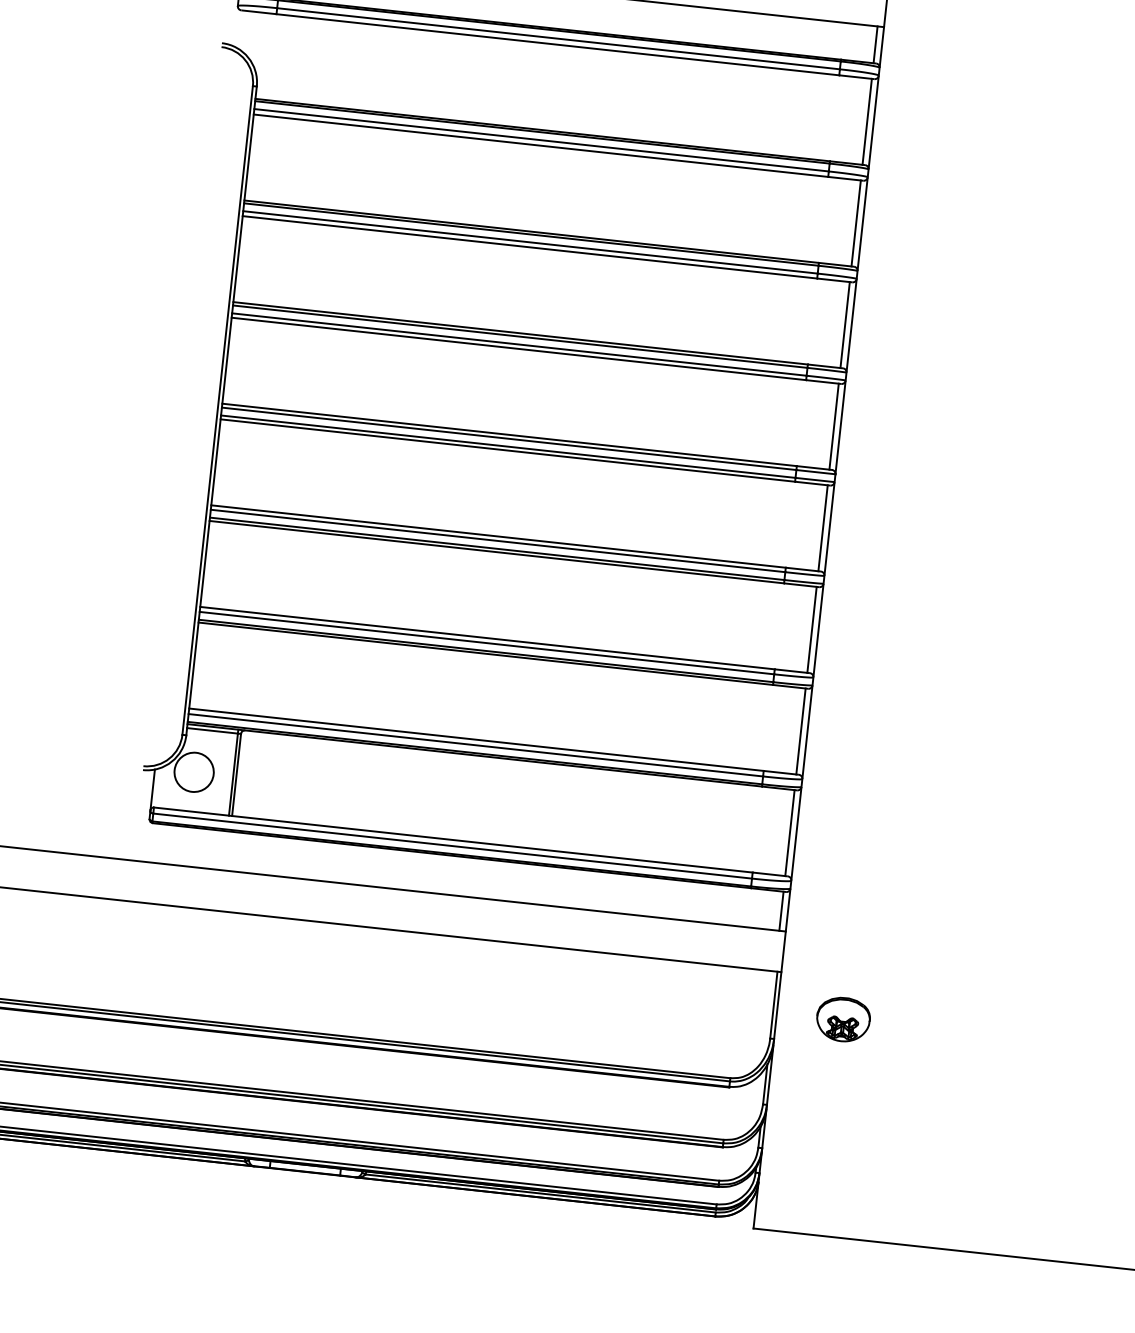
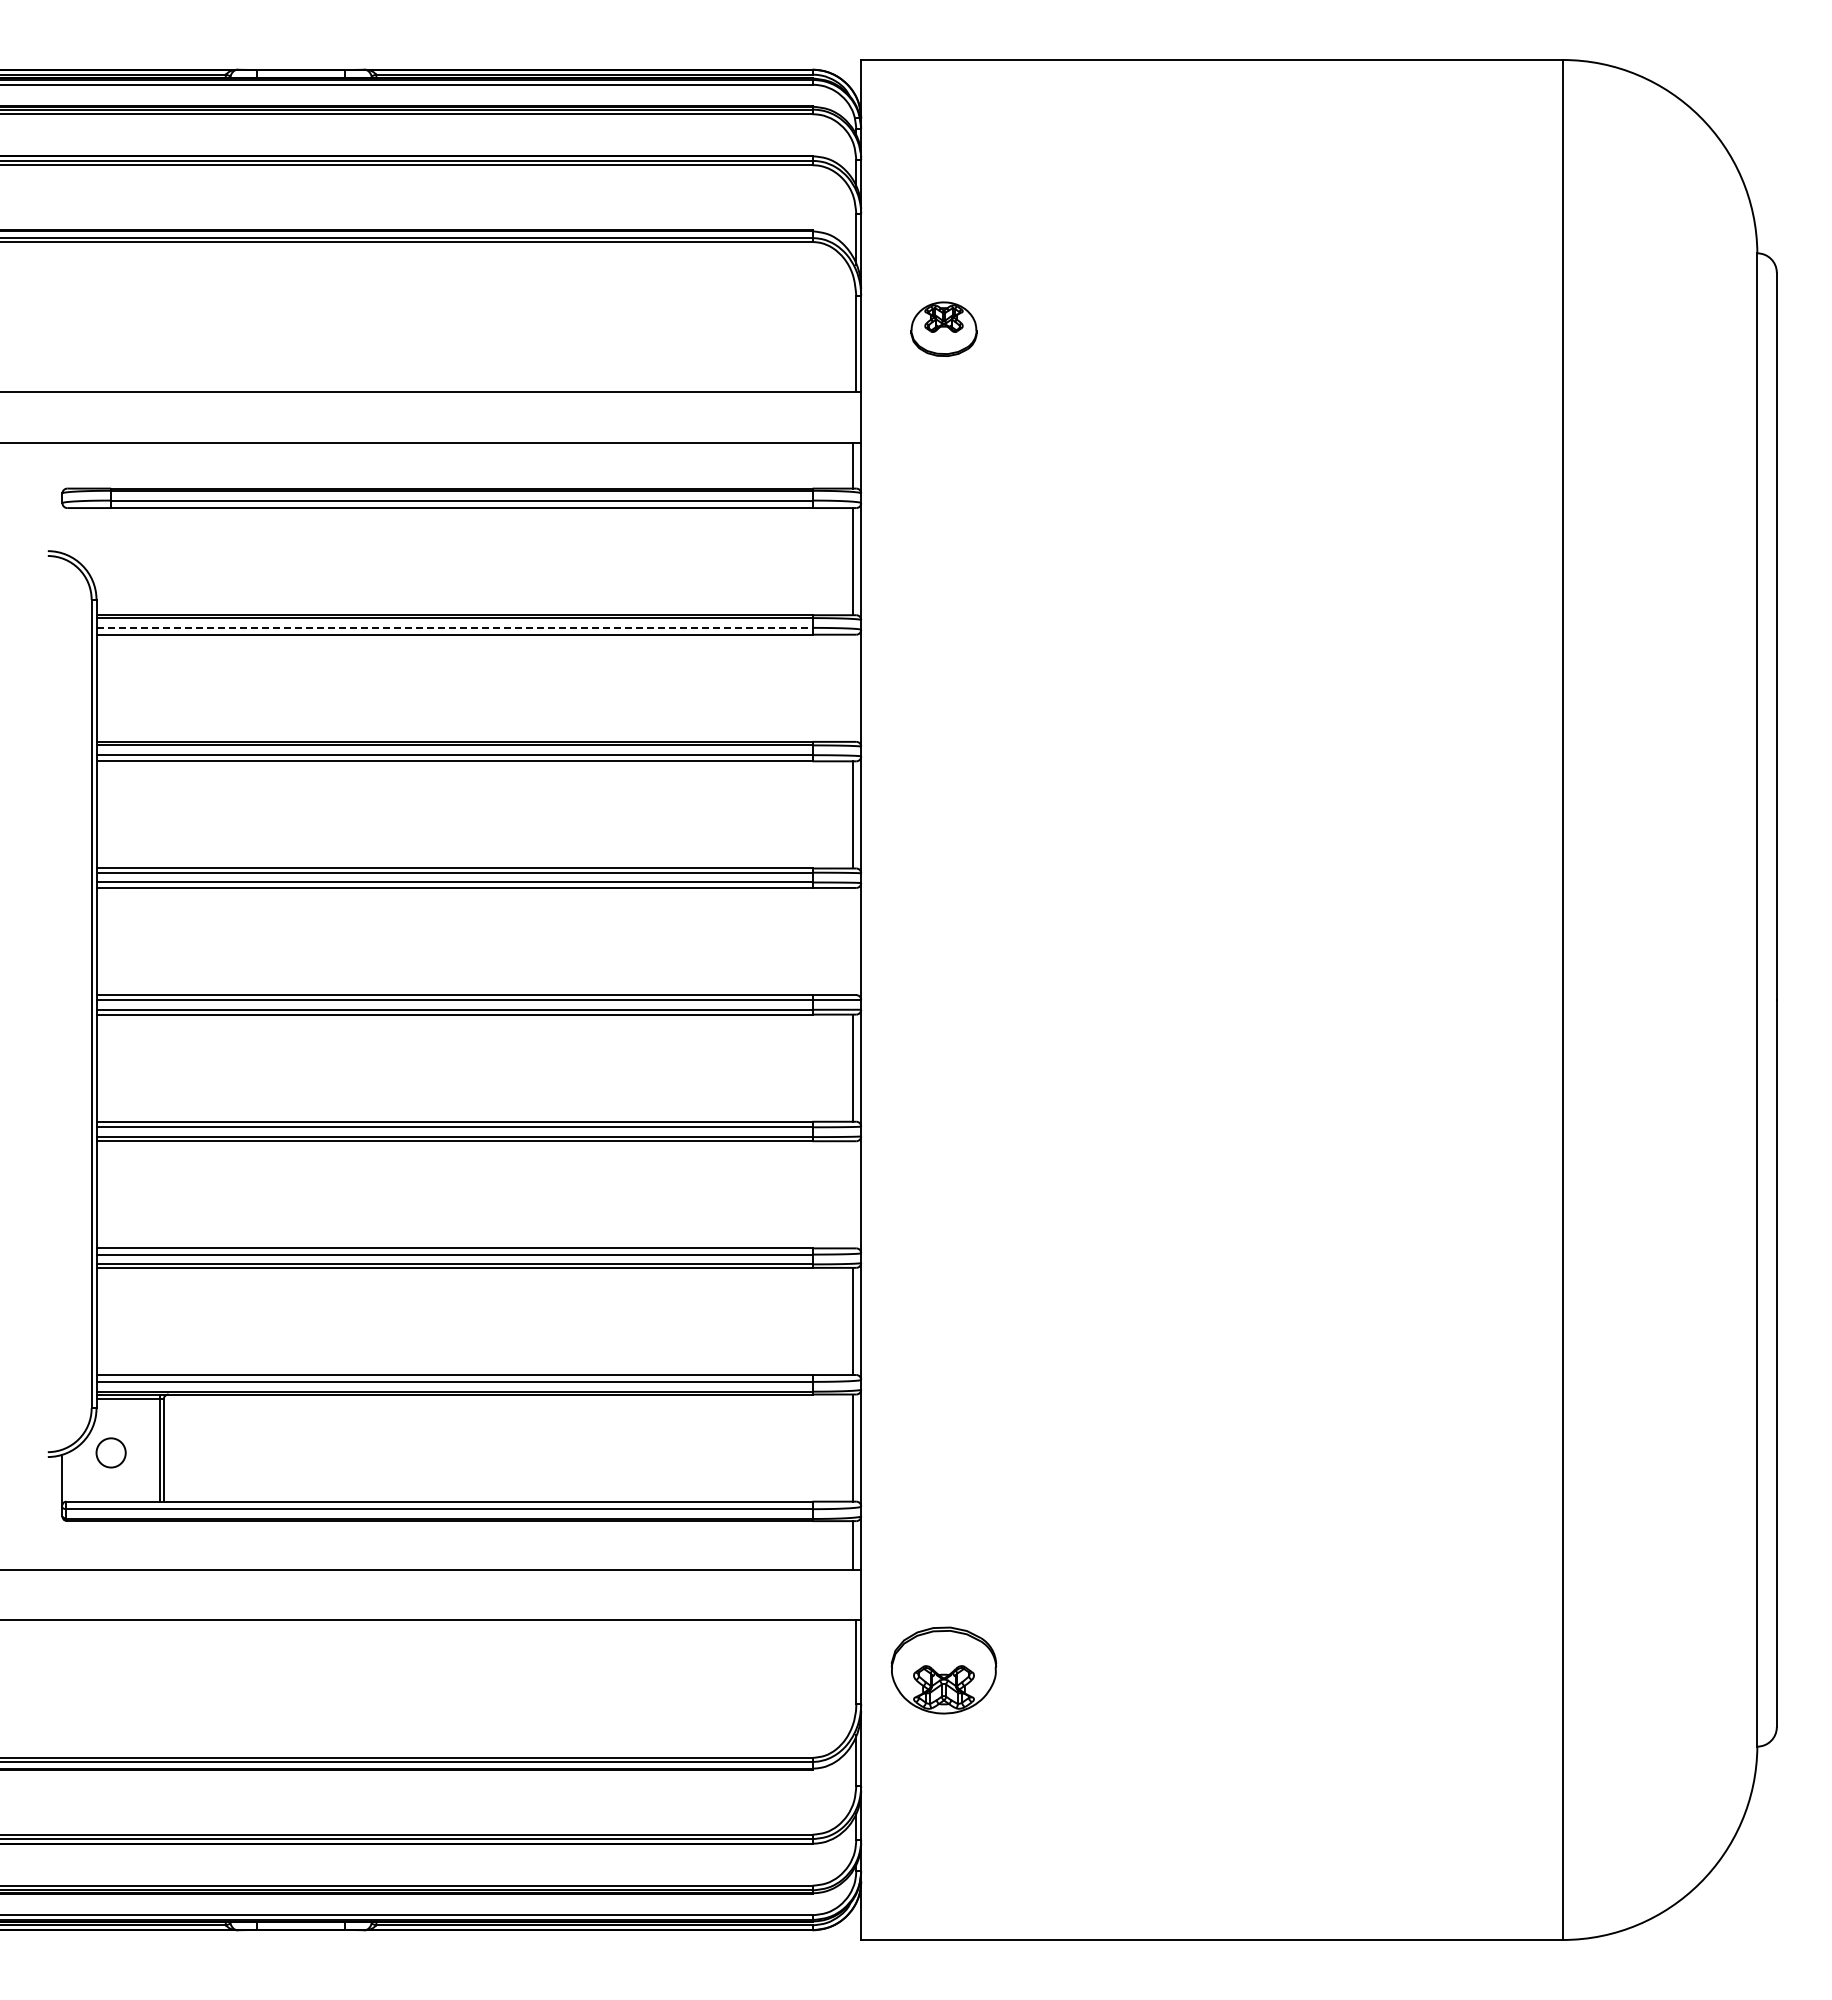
line: (541, 139) -> (454, 627), solid -> dashed
line: (856, 222) -> (853, 687), removed
line: (834, 426) -> (853, 941), removed
line: (812, 629) -> (853, 1194), removed
circle: (193, 771) -> (110, 1452), size x0.6
part: (843, 1019) -> (943, 1670), size x1.6

